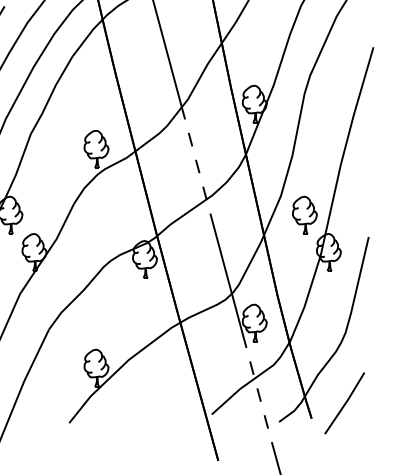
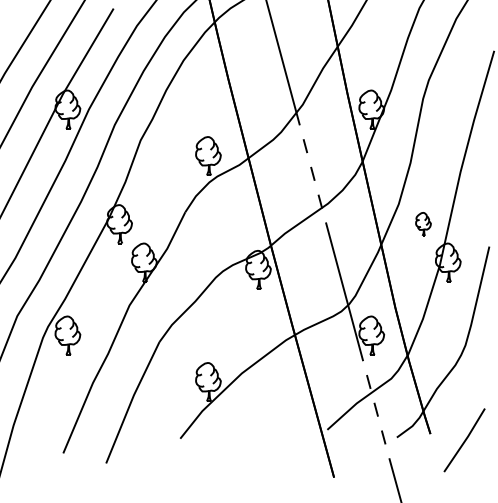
part: (304, 215) -> (423, 224), size x0.6
line: (344, 403) -> (464, 440), moved

